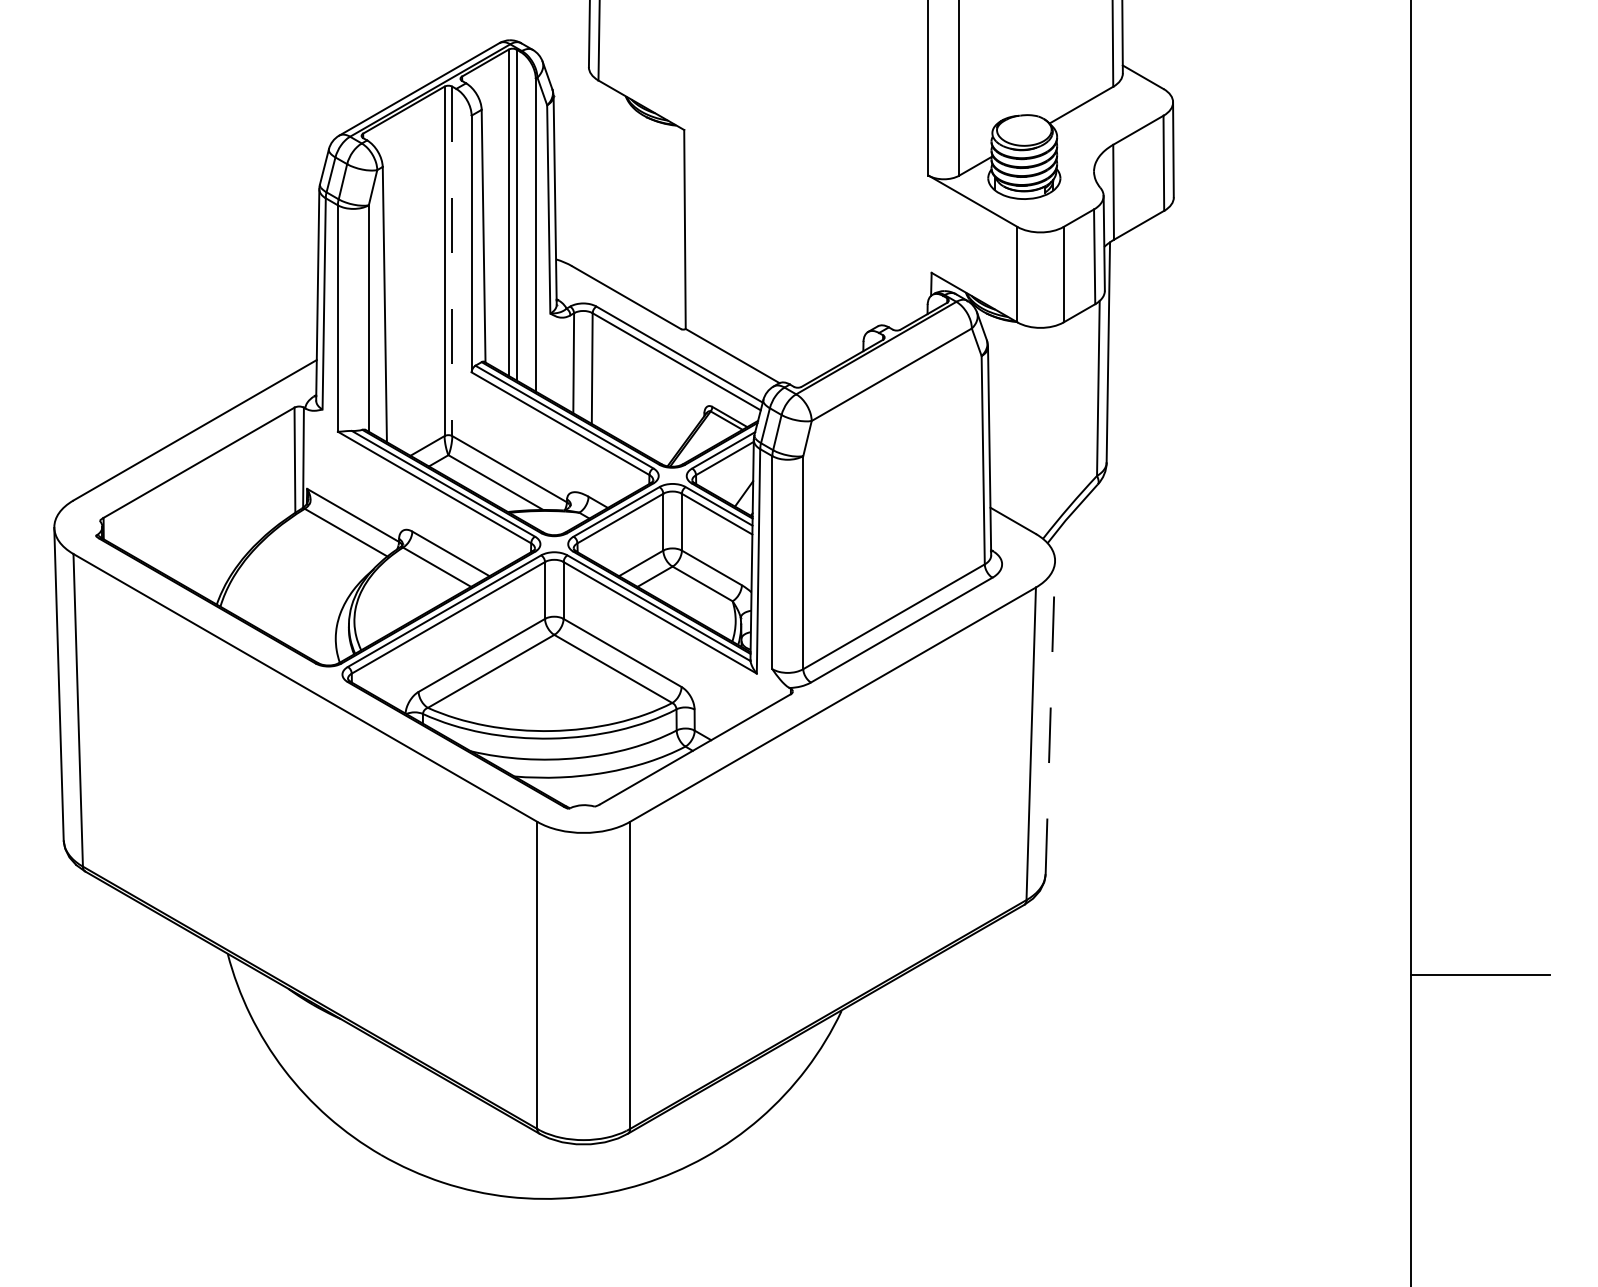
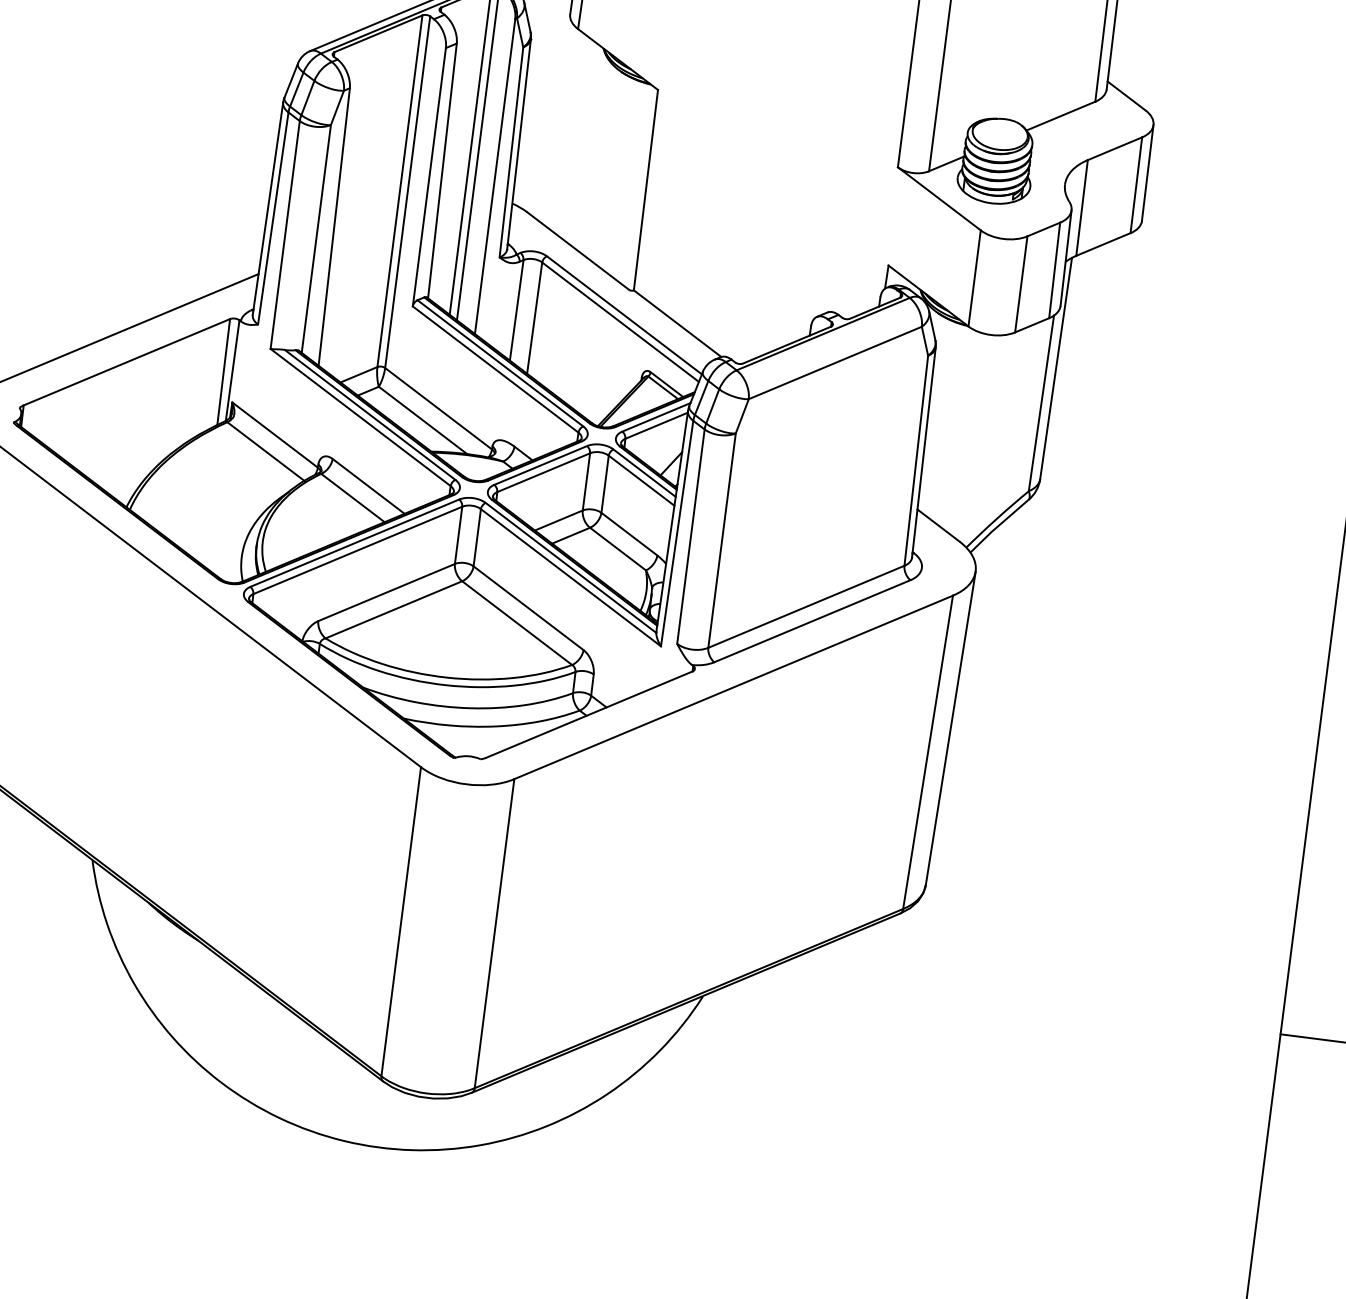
line: (452, 261) -> (407, 192), dashed -> solid
line: (1050, 717) -> (950, 728), dashed -> solid

